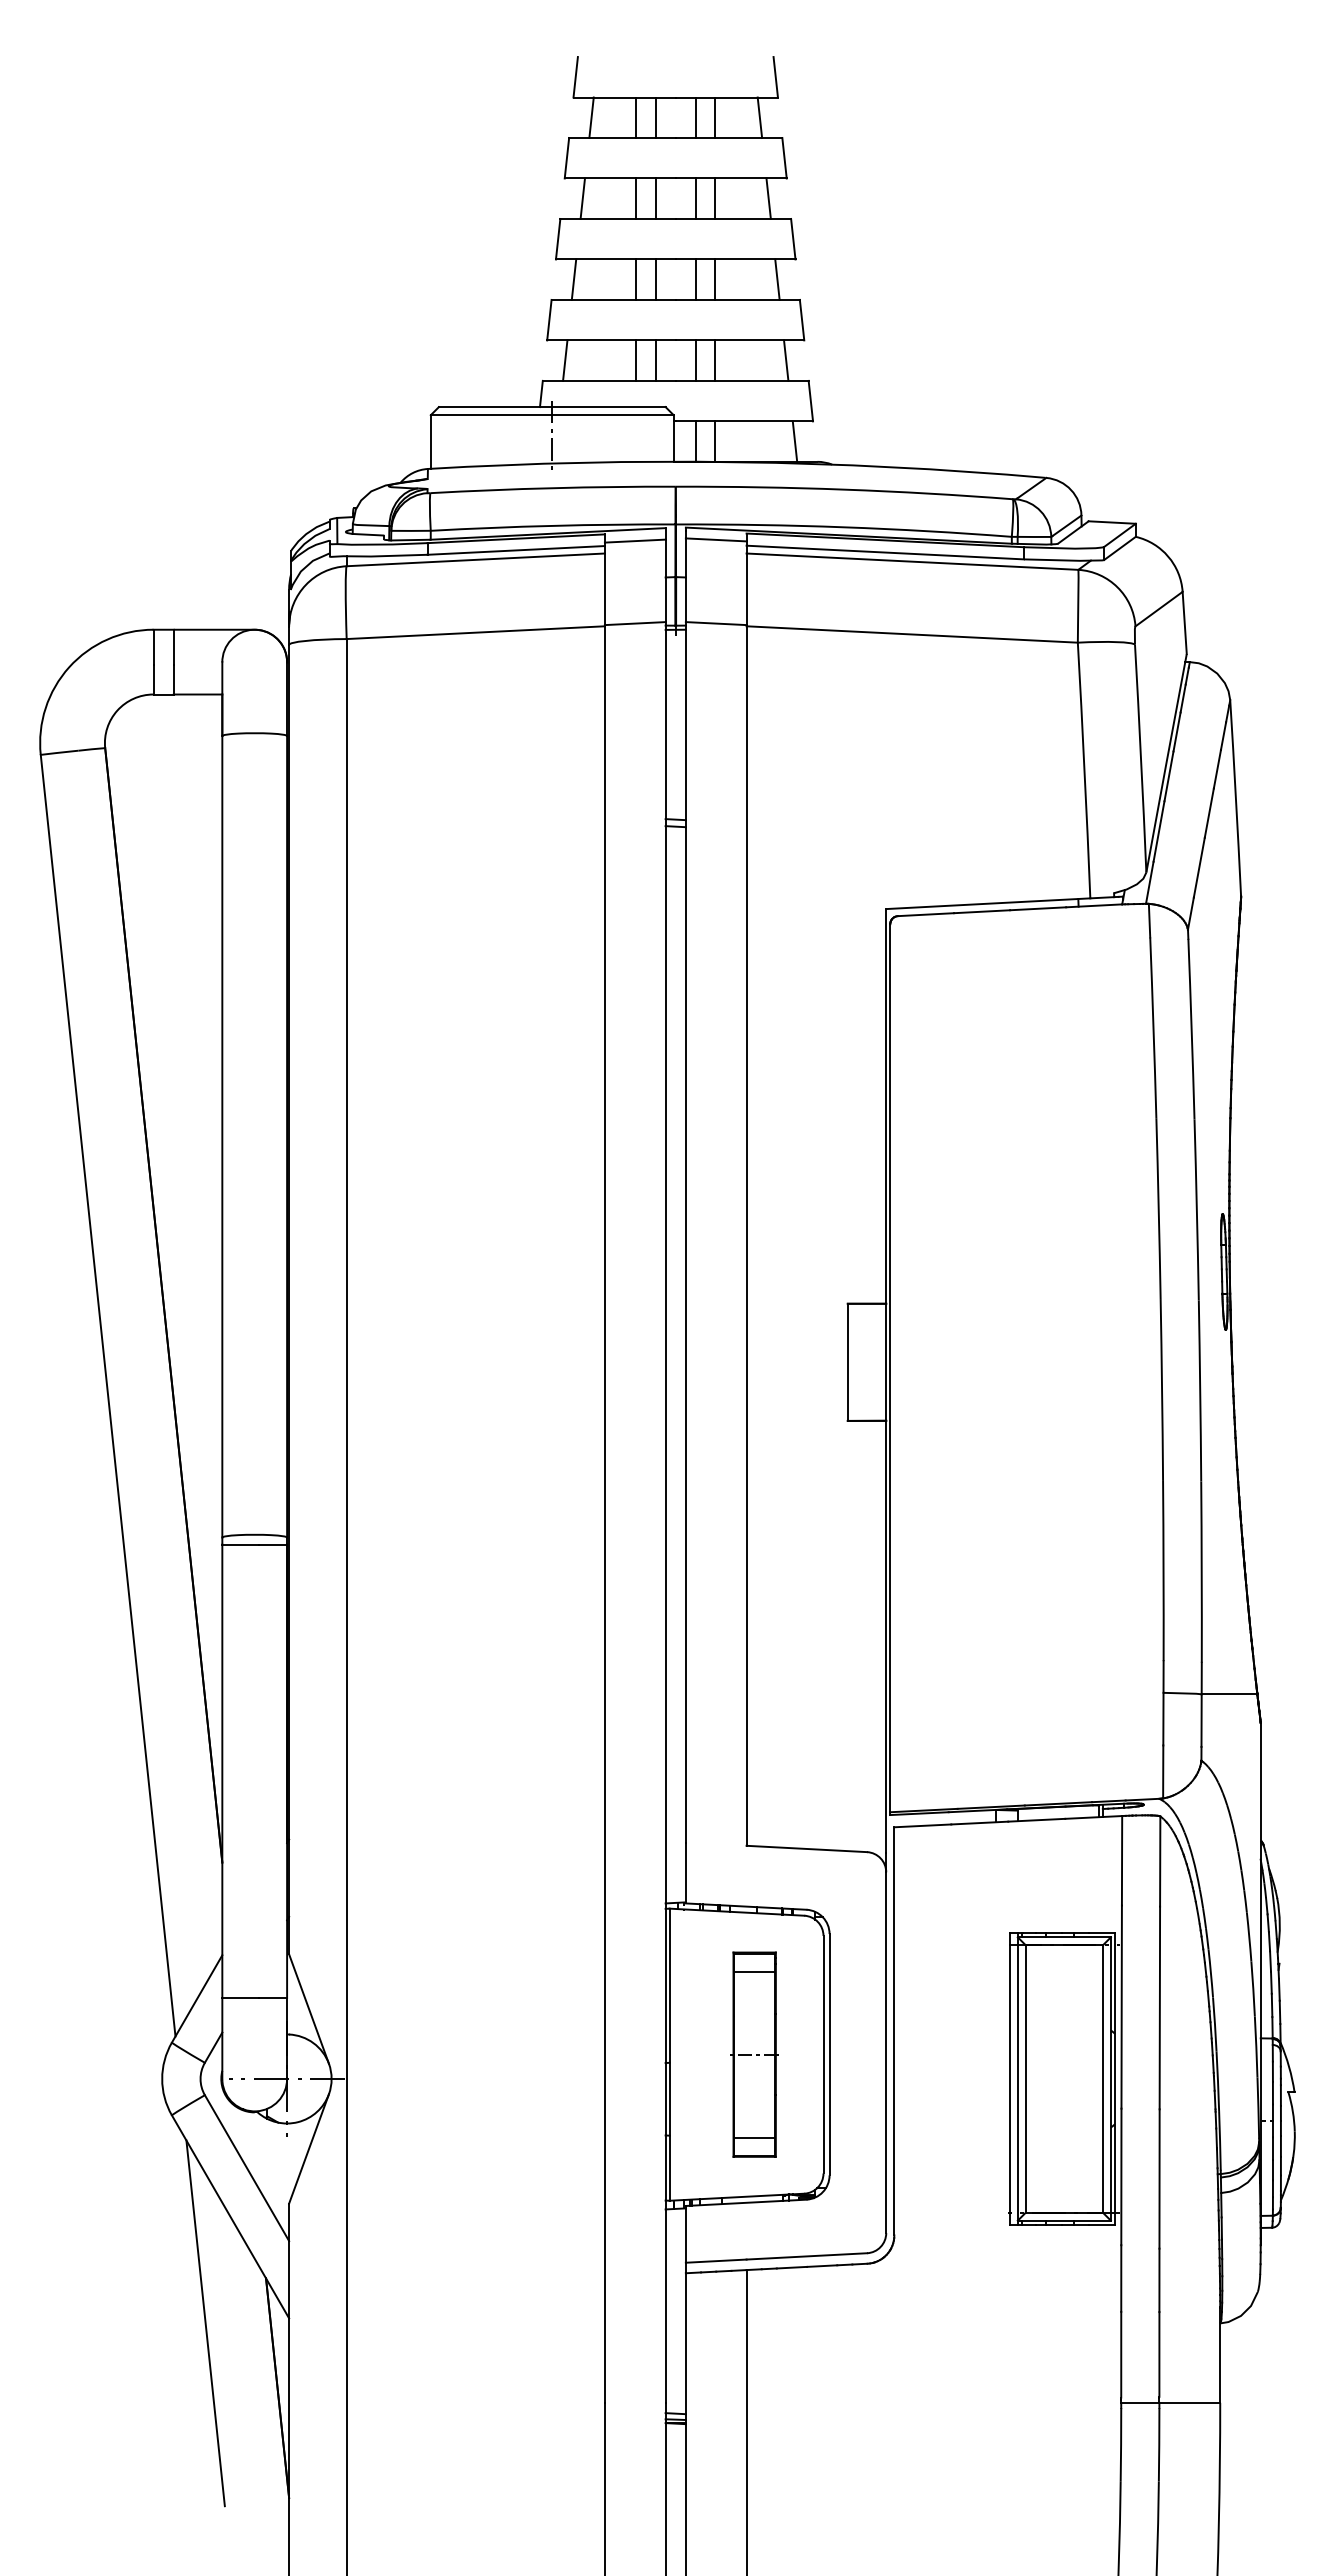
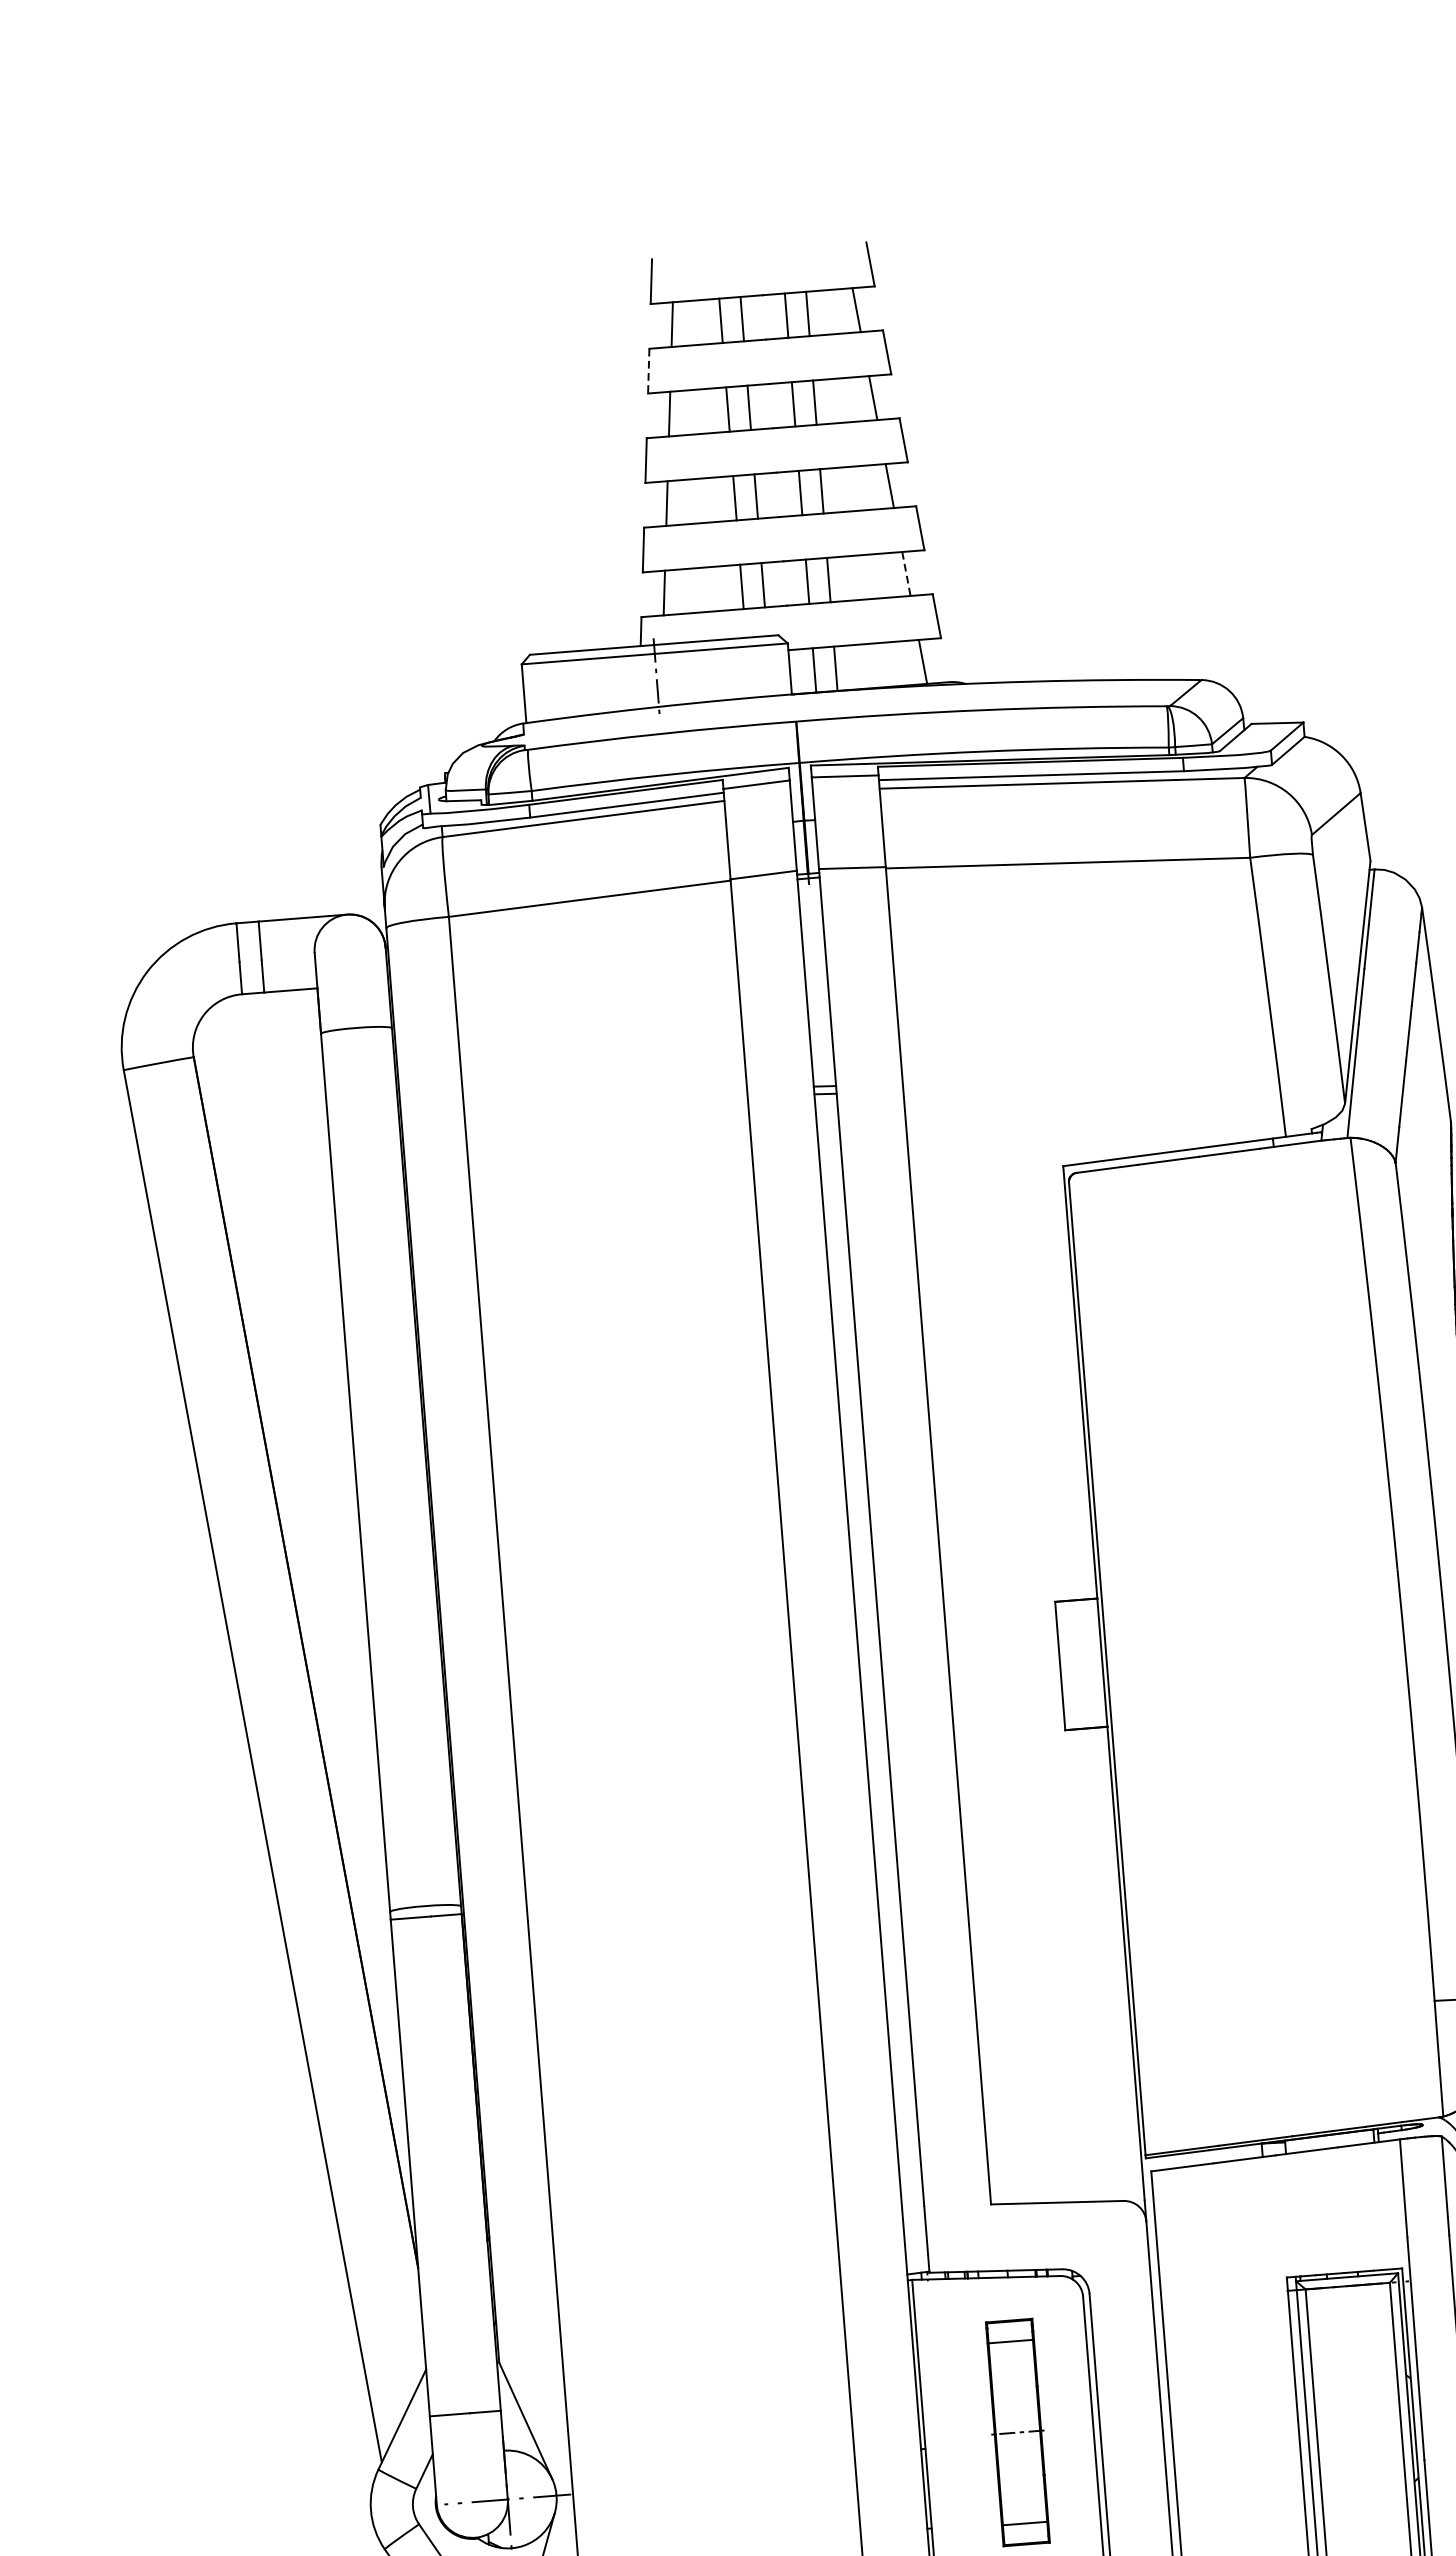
line: (566, 158) -> (648, 371), solid -> dashed
line: (786, 361) -> (906, 574), solid -> dashed

